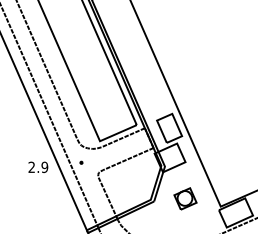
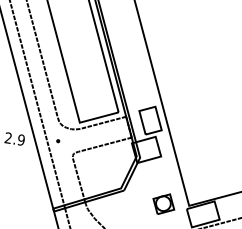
part: (185, 198) -> (163, 203), moved

